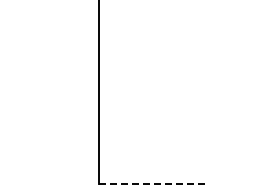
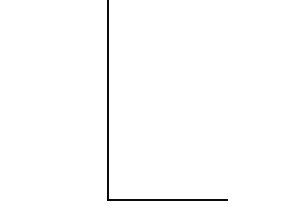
line: (154, 184) -> (167, 200), dashed -> solid

